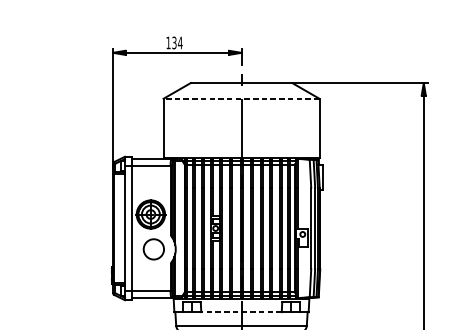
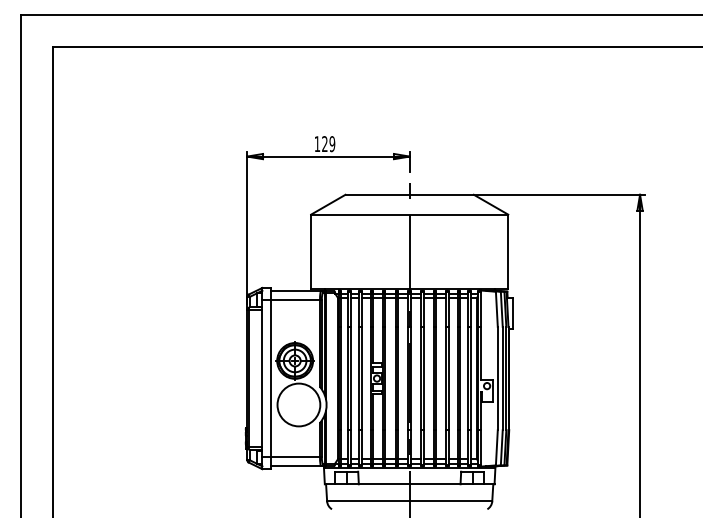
text: (177, 43) -> (328, 144), 134 -> 129
line: (241, 98) -> (409, 214), dashed -> solid
circle: (153, 249) -> (298, 404), size x1.67
line: (241, 312) -> (409, 484), dashed -> solid

